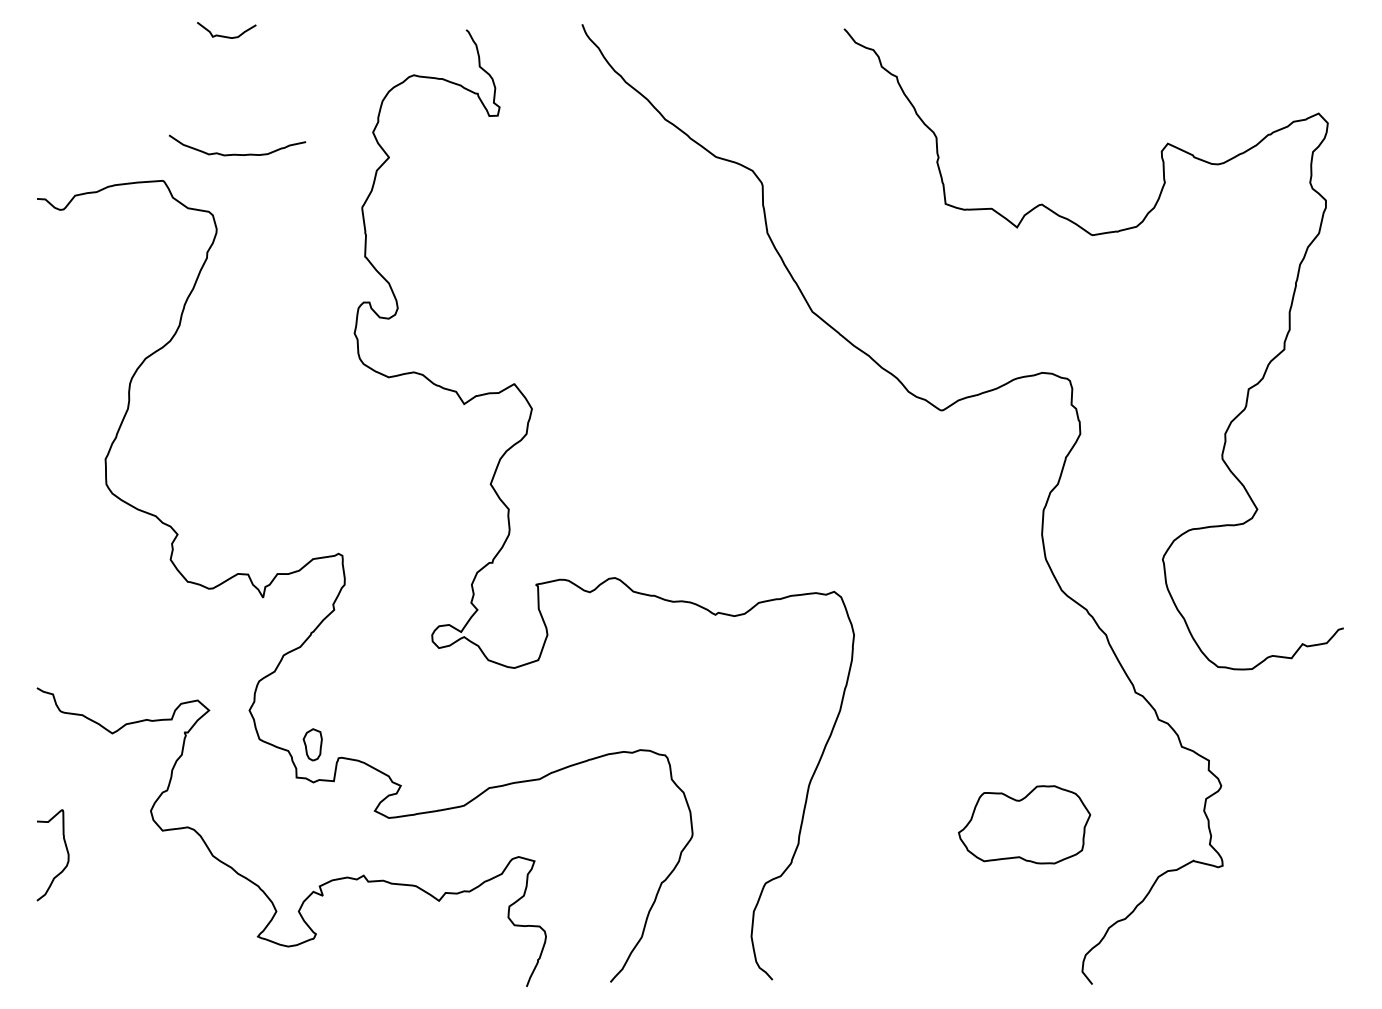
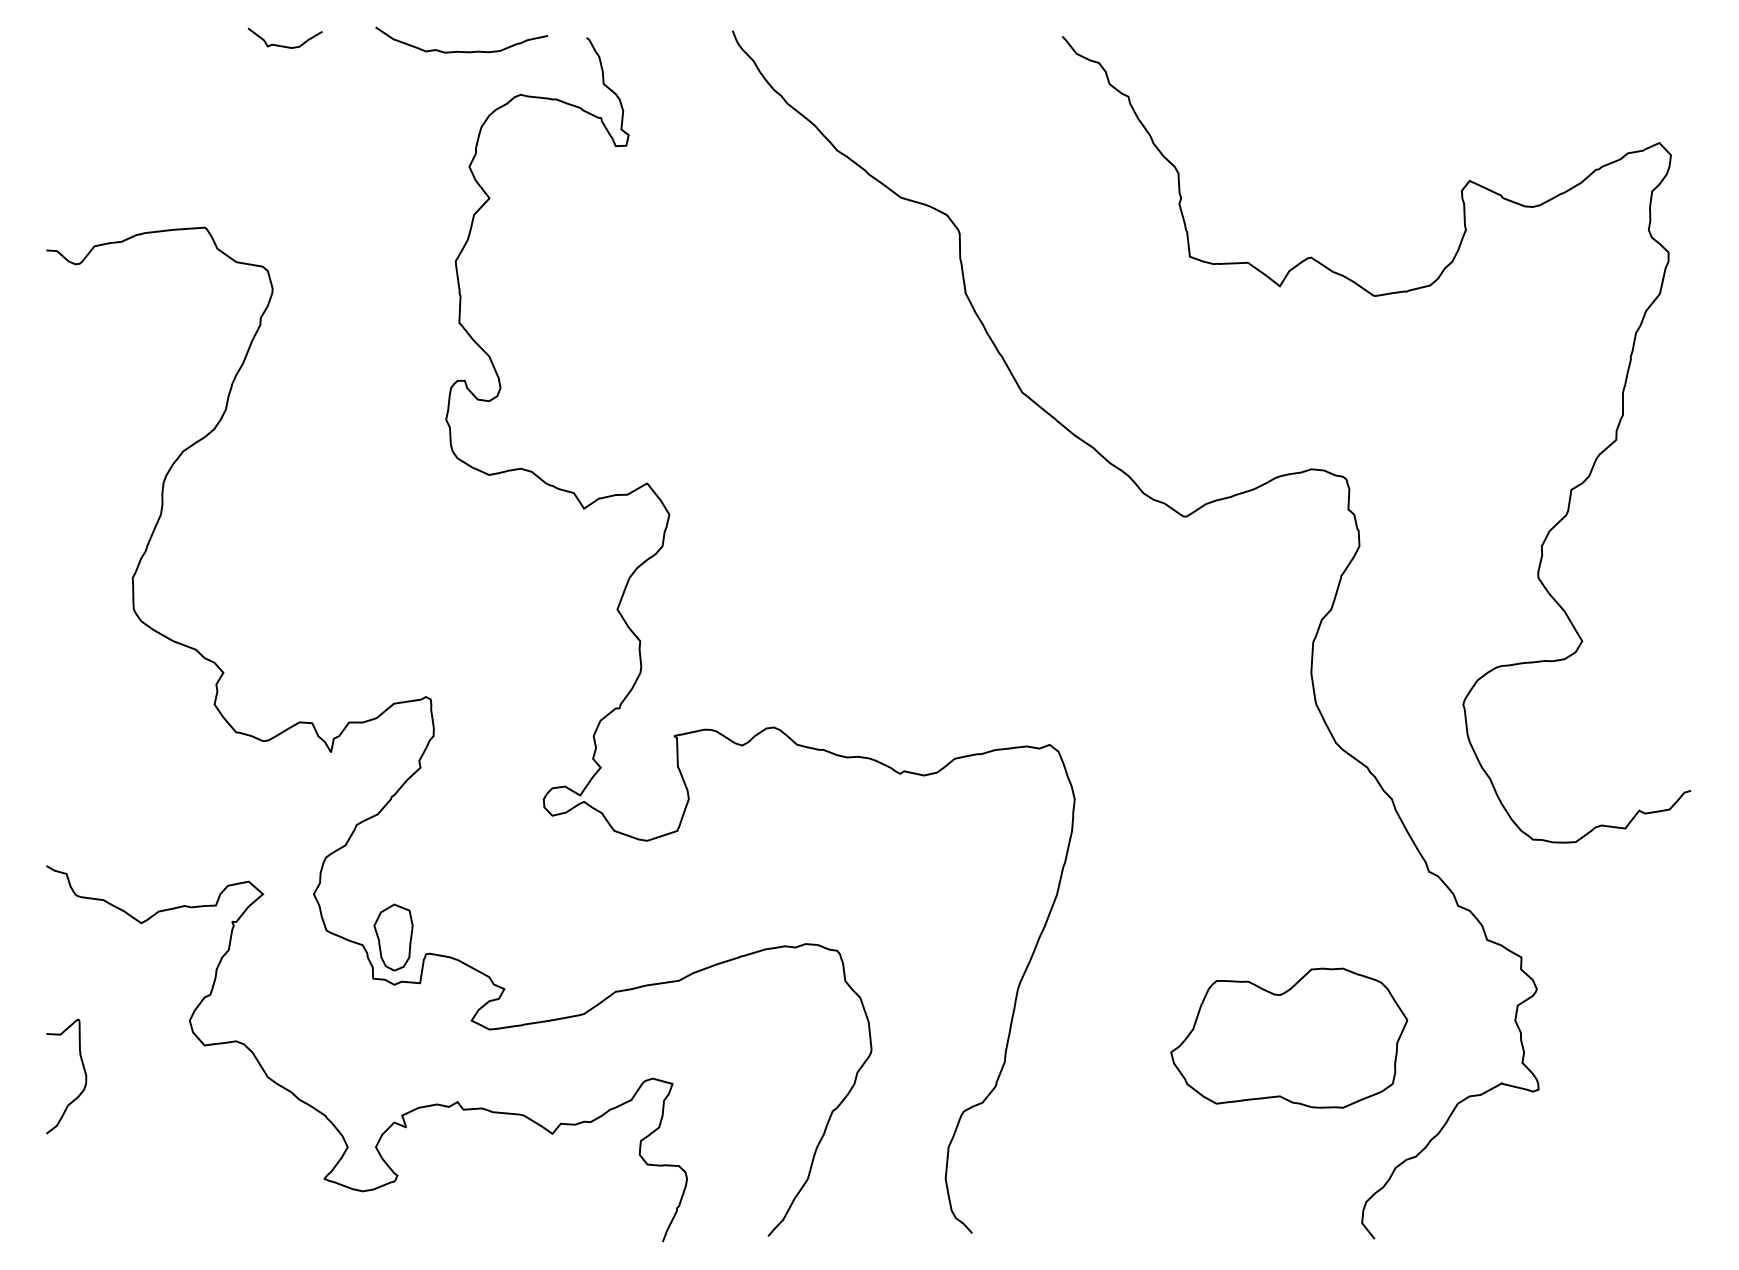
curve: (237, 154) -> (461, 51), moved
part: (312, 744) -> (393, 937), size x1.67
part: (1024, 824) -> (1289, 1037), size x1.43

